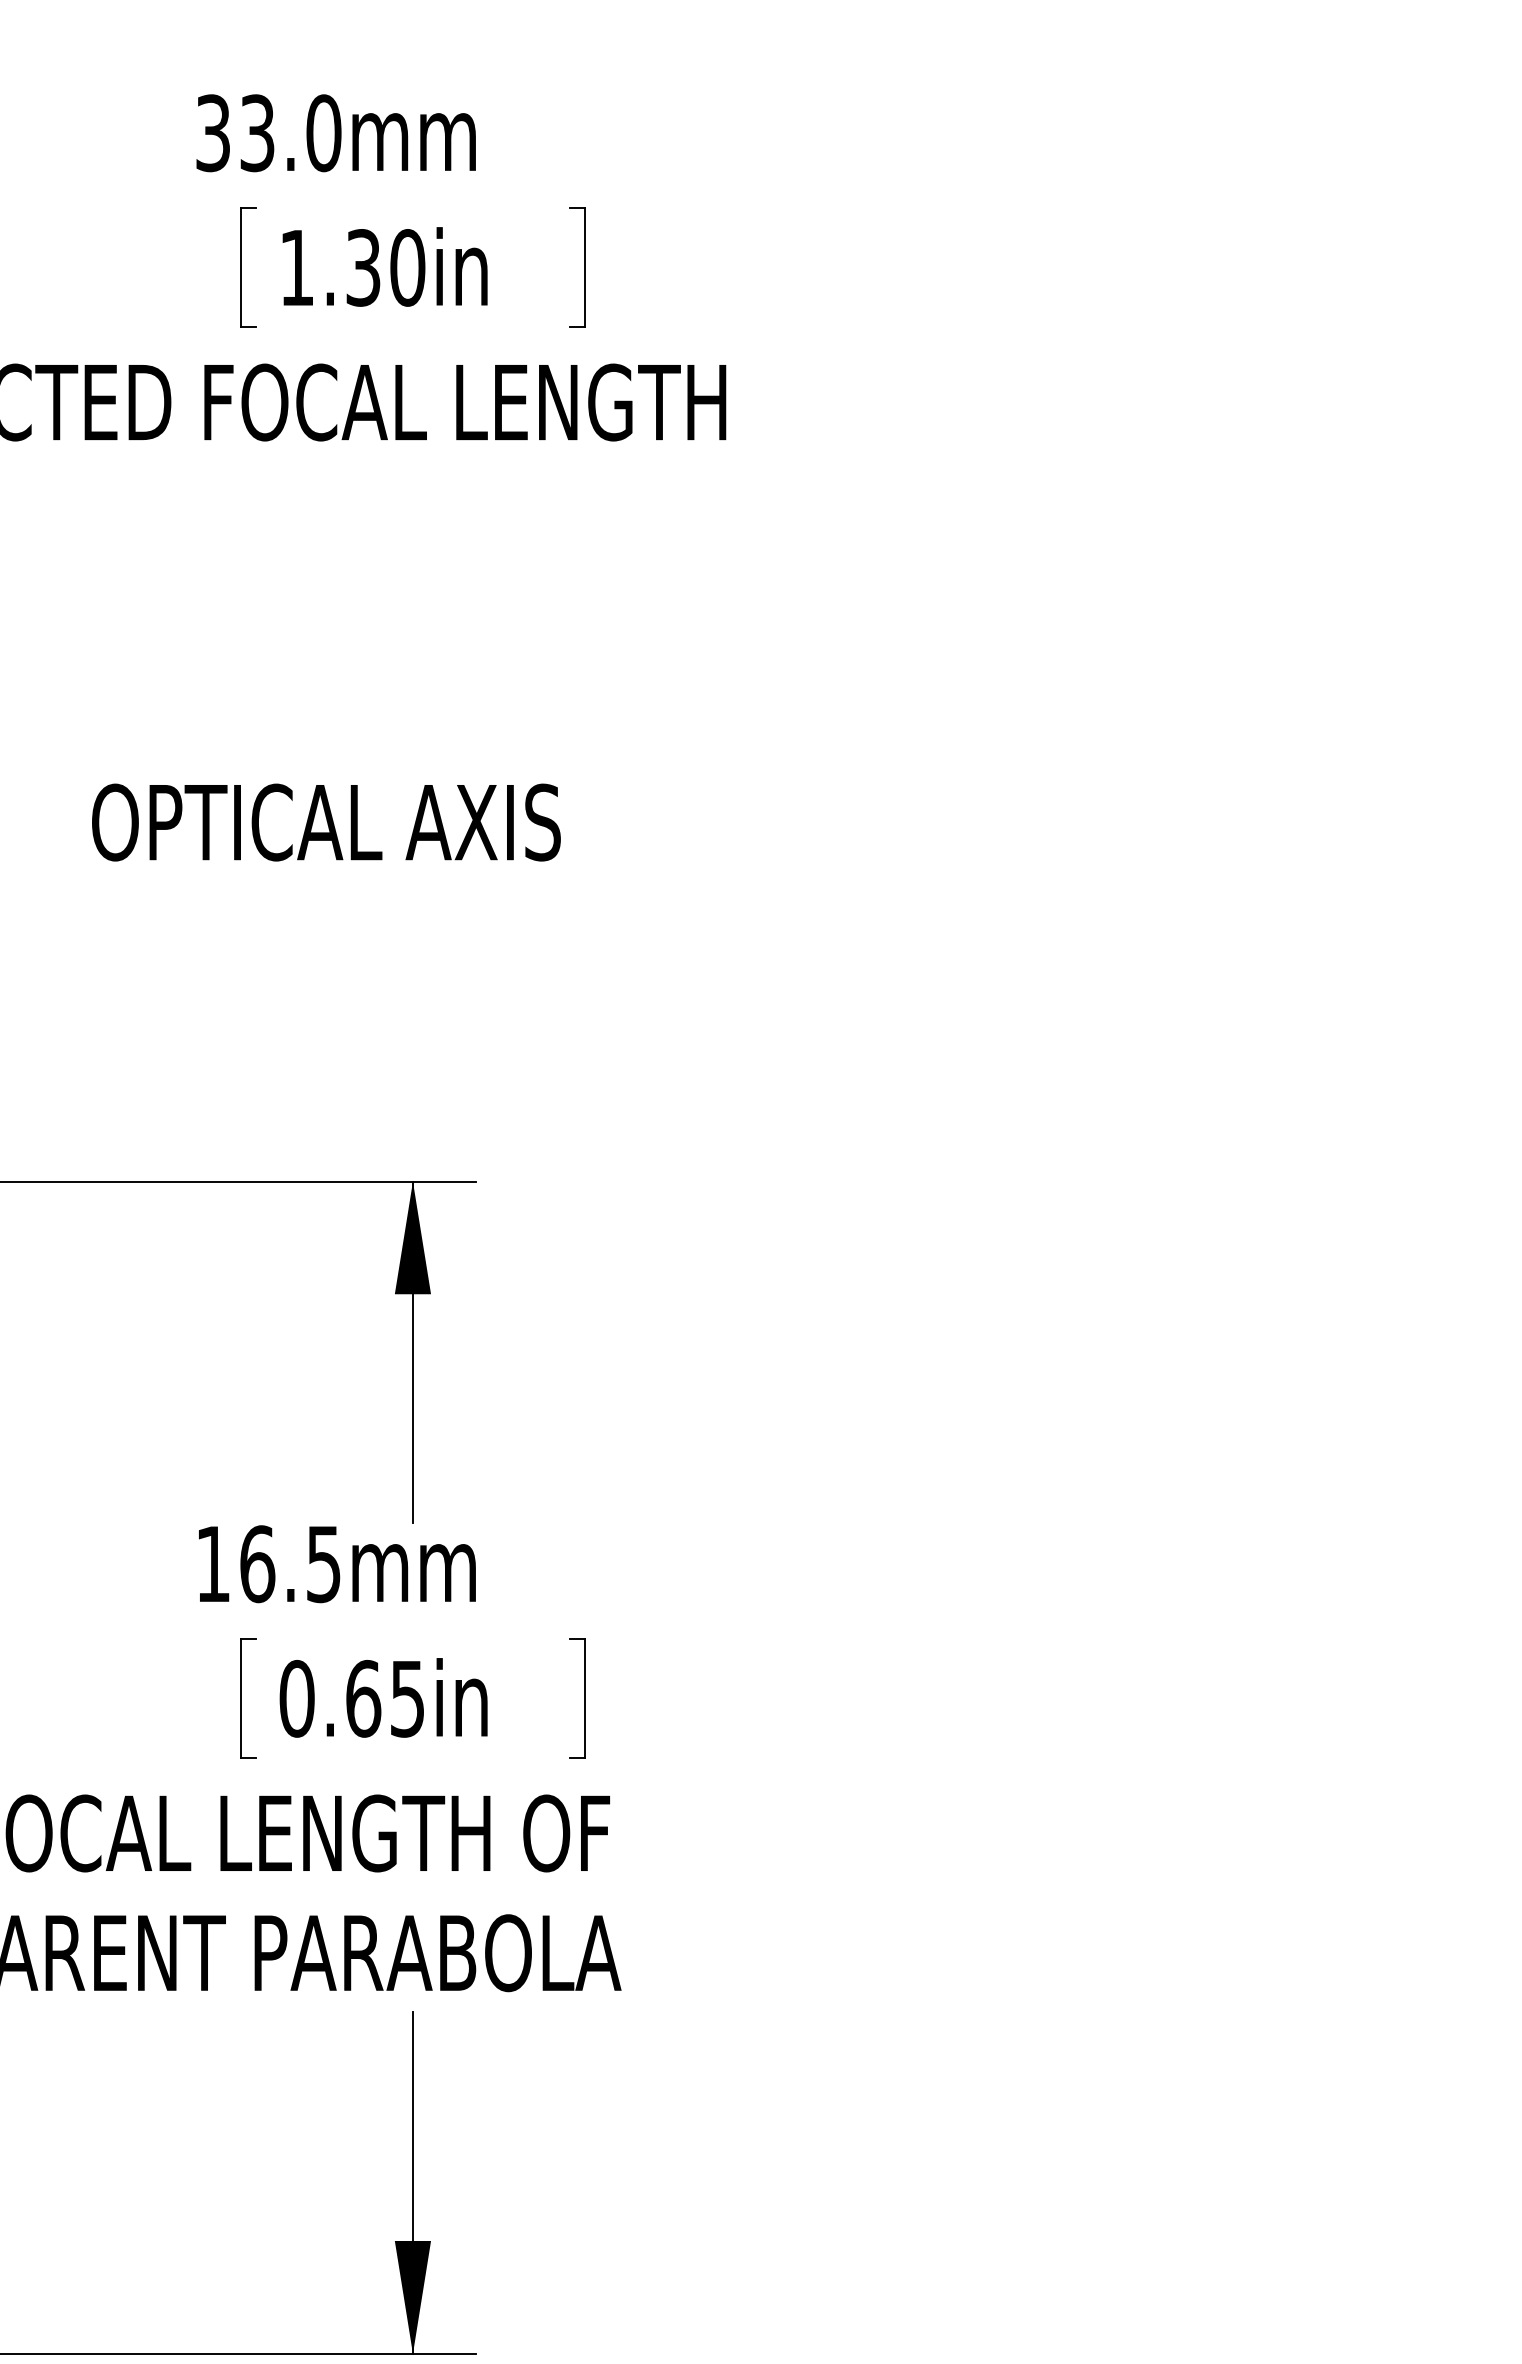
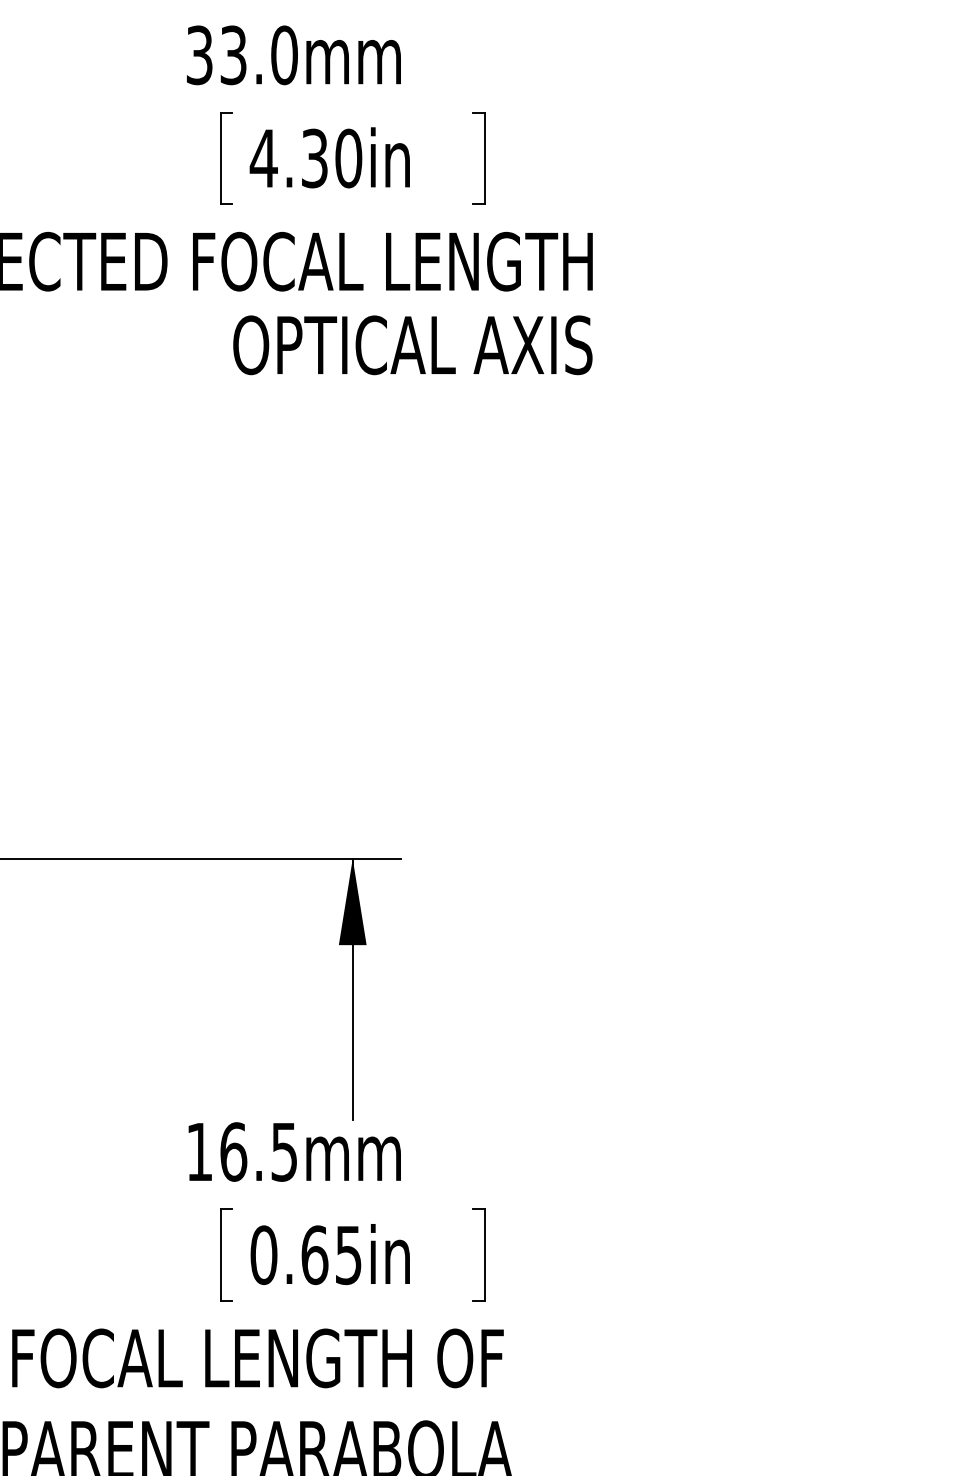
text: (296, 267) -> (263, 158), 1.30in -> 4.30in
text: (326, 822) -> (412, 345), moved

